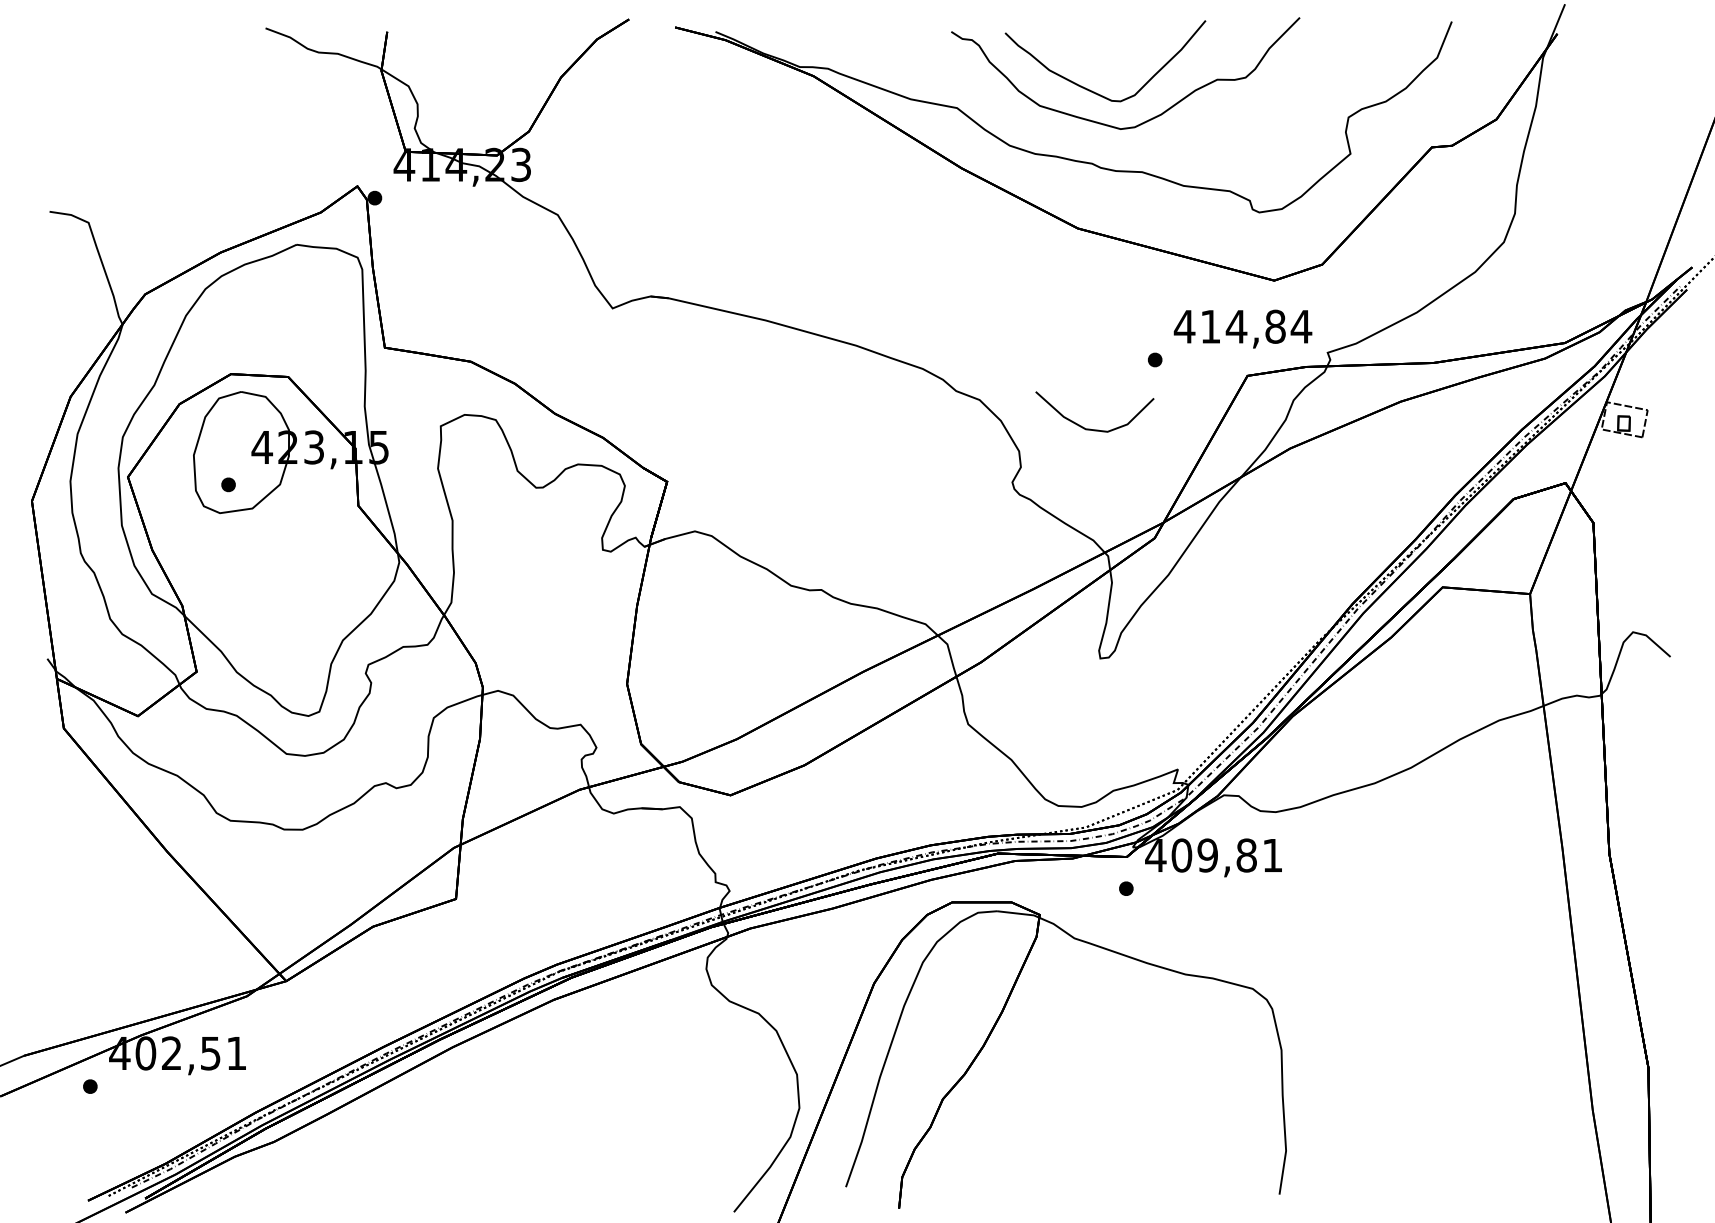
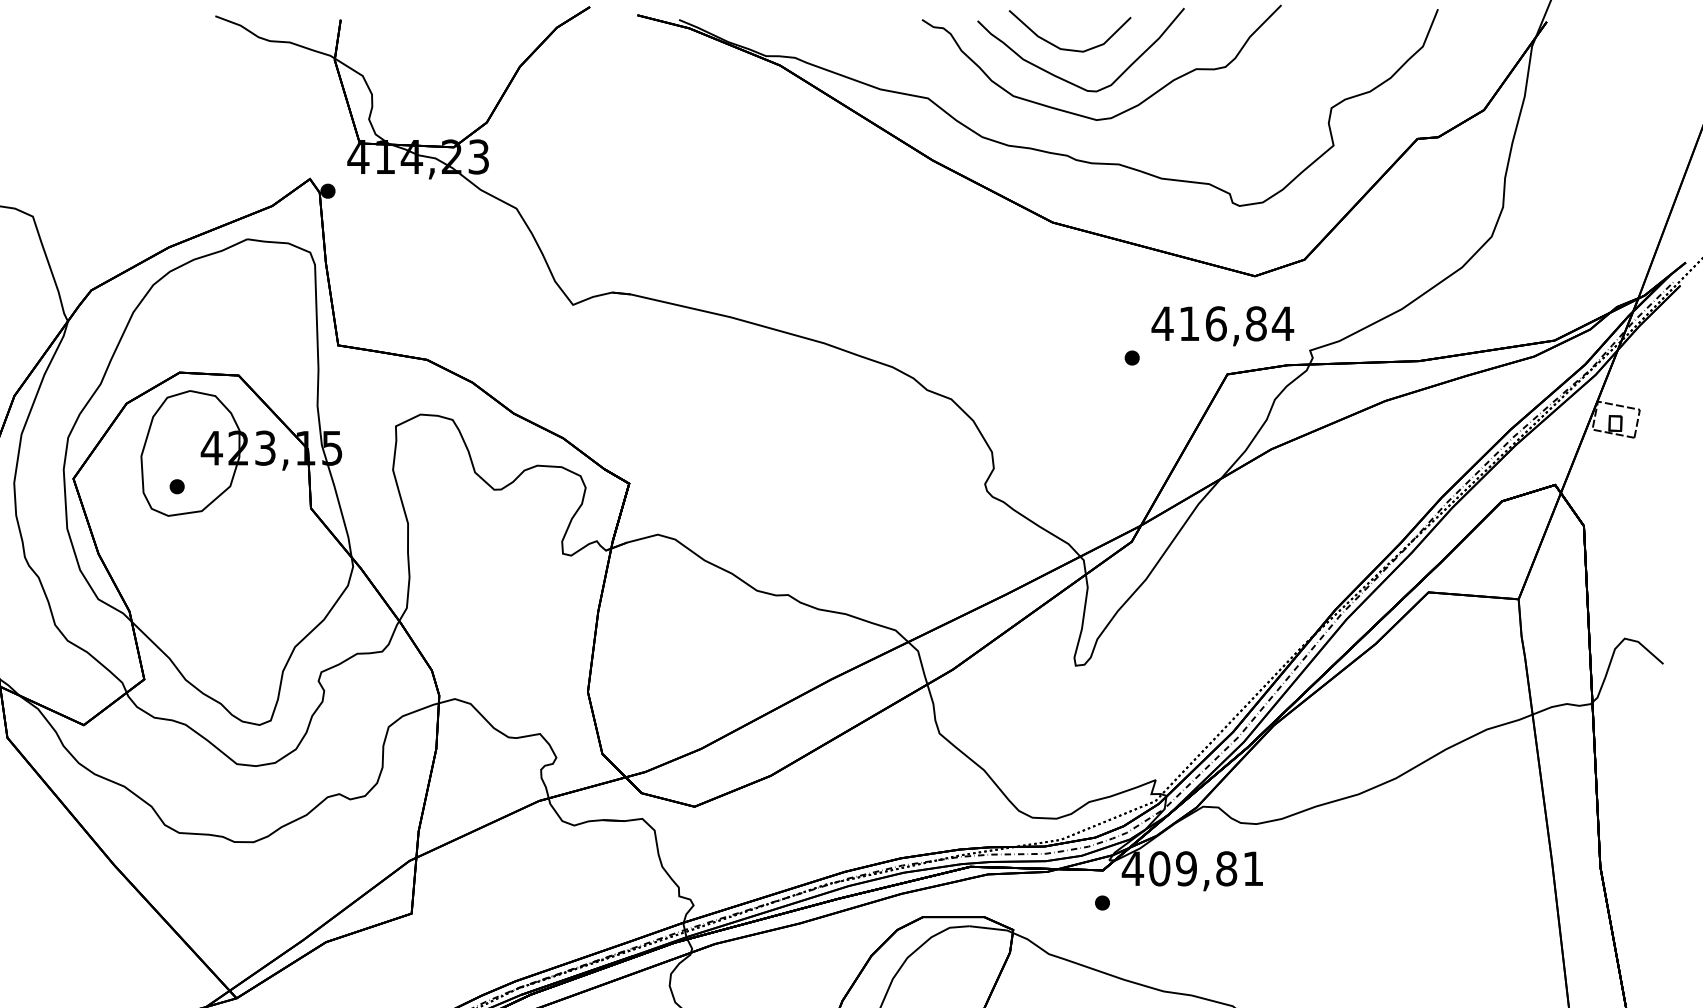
text: (1236, 326) -> (1216, 323), 414,84 -> 416,84
curve: (1090, 428) -> (1065, 48), moved

